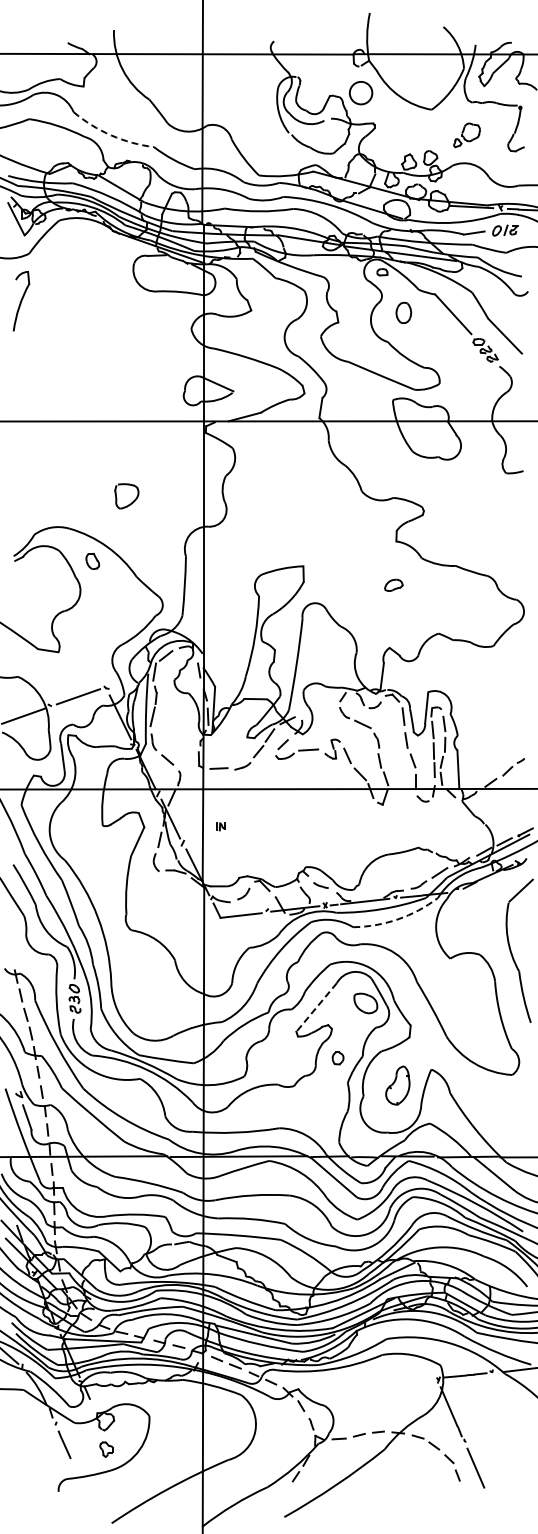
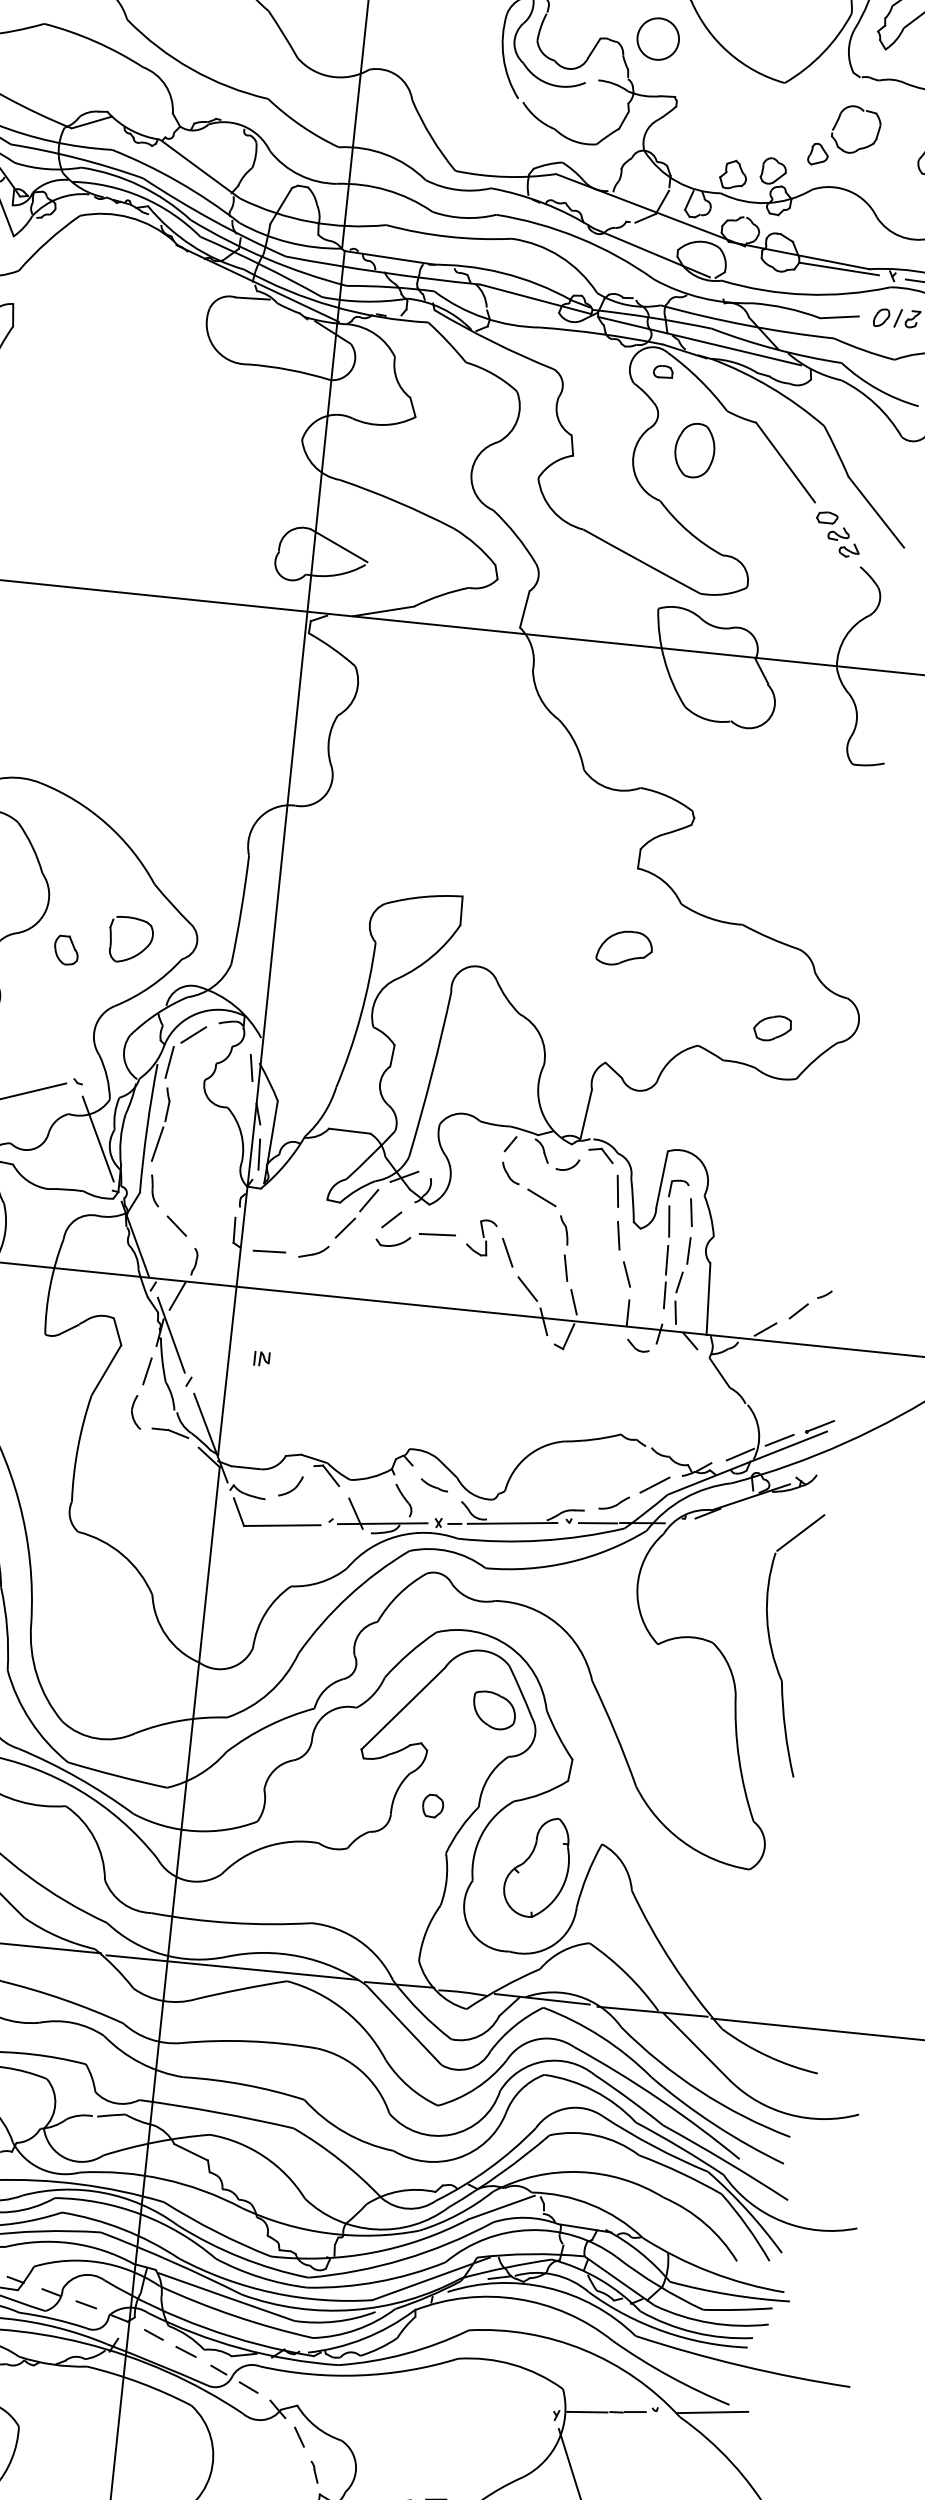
arc: (111, 135) -> (192, 69), dashed -> solid
part: (466, 135) -> (843, 136), size x1.43
part: (403, 312) -> (694, 449), size x1.43
part: (126, 496) -> (130, 940), moved
part: (92, 560) -> (66, 948), moved
part: (393, 585) -> (624, 948), size x1.67
part: (477, 619) -> (772, 1027), added
arc: (397, 919) -> (568, 1562), dashed -> solid
line: (316, 1007) -> (403, 1708), dashed -> solid
part: (397, 1085) -> (536, 1867), size x1.43

